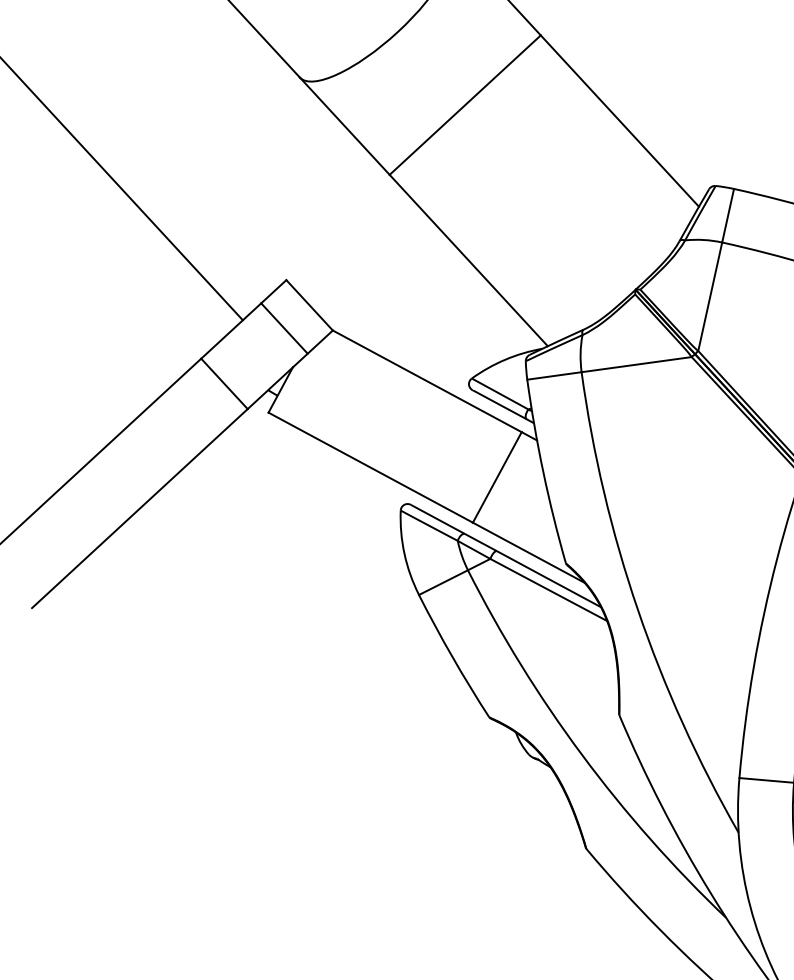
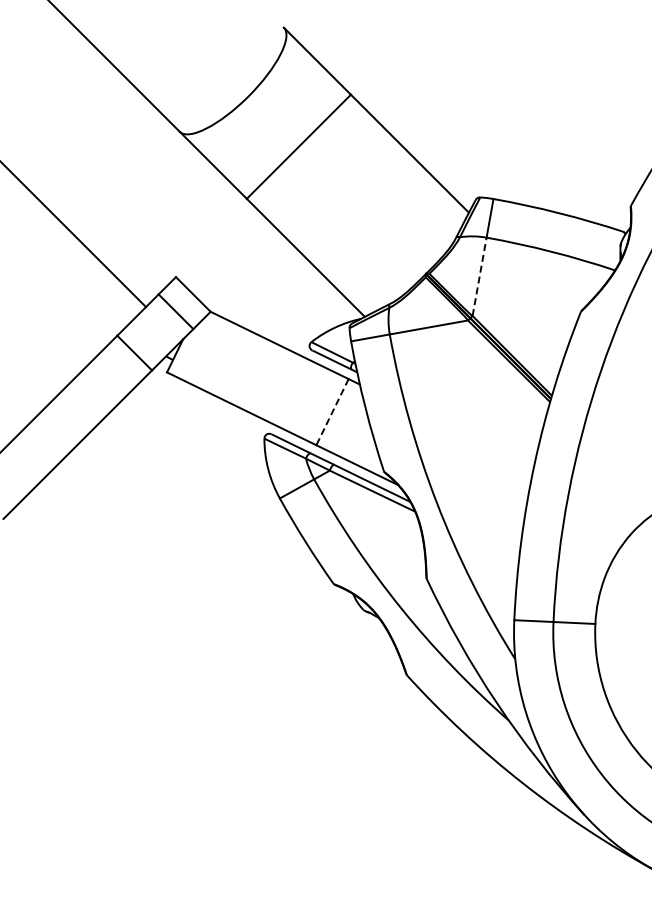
line: (710, 296) -> (479, 276), solid -> dashed
line: (497, 477) -> (332, 412), solid -> dashed

